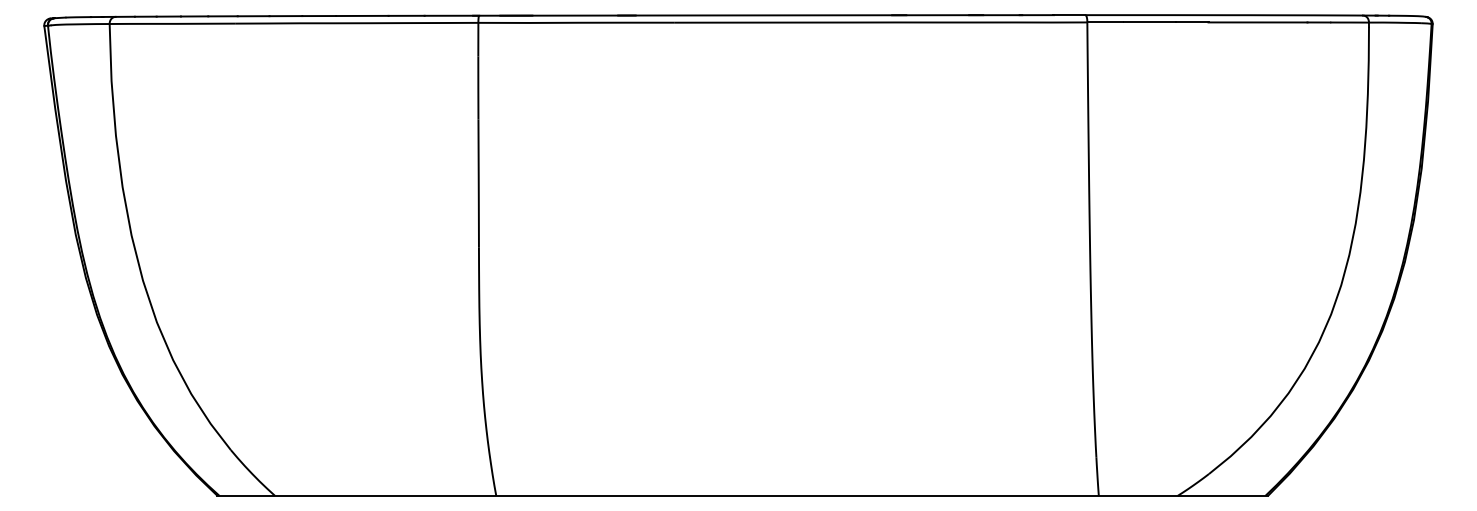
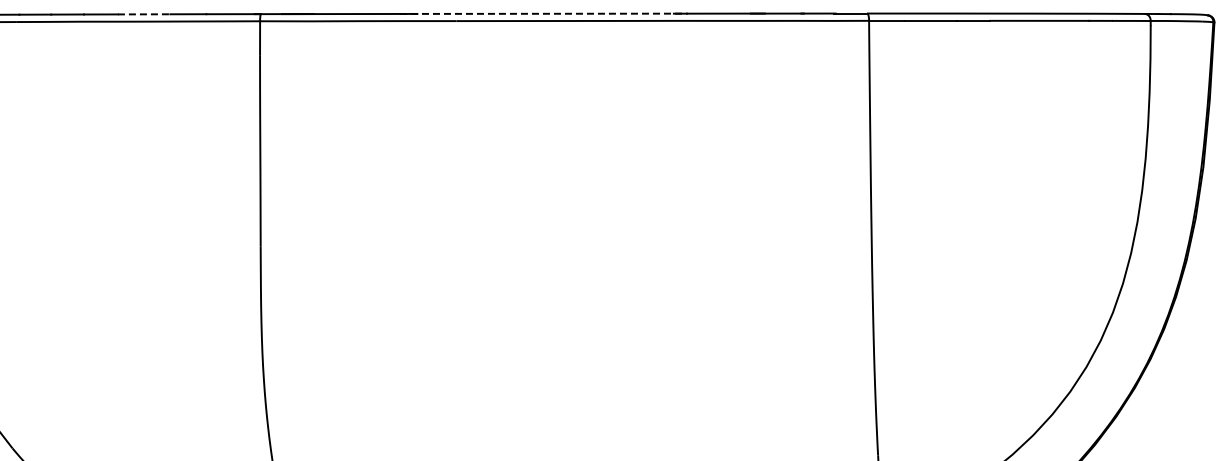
line: (362, 15) -> (144, 13), solid -> dashed
line: (762, 15) -> (544, 13), solid -> dashed

